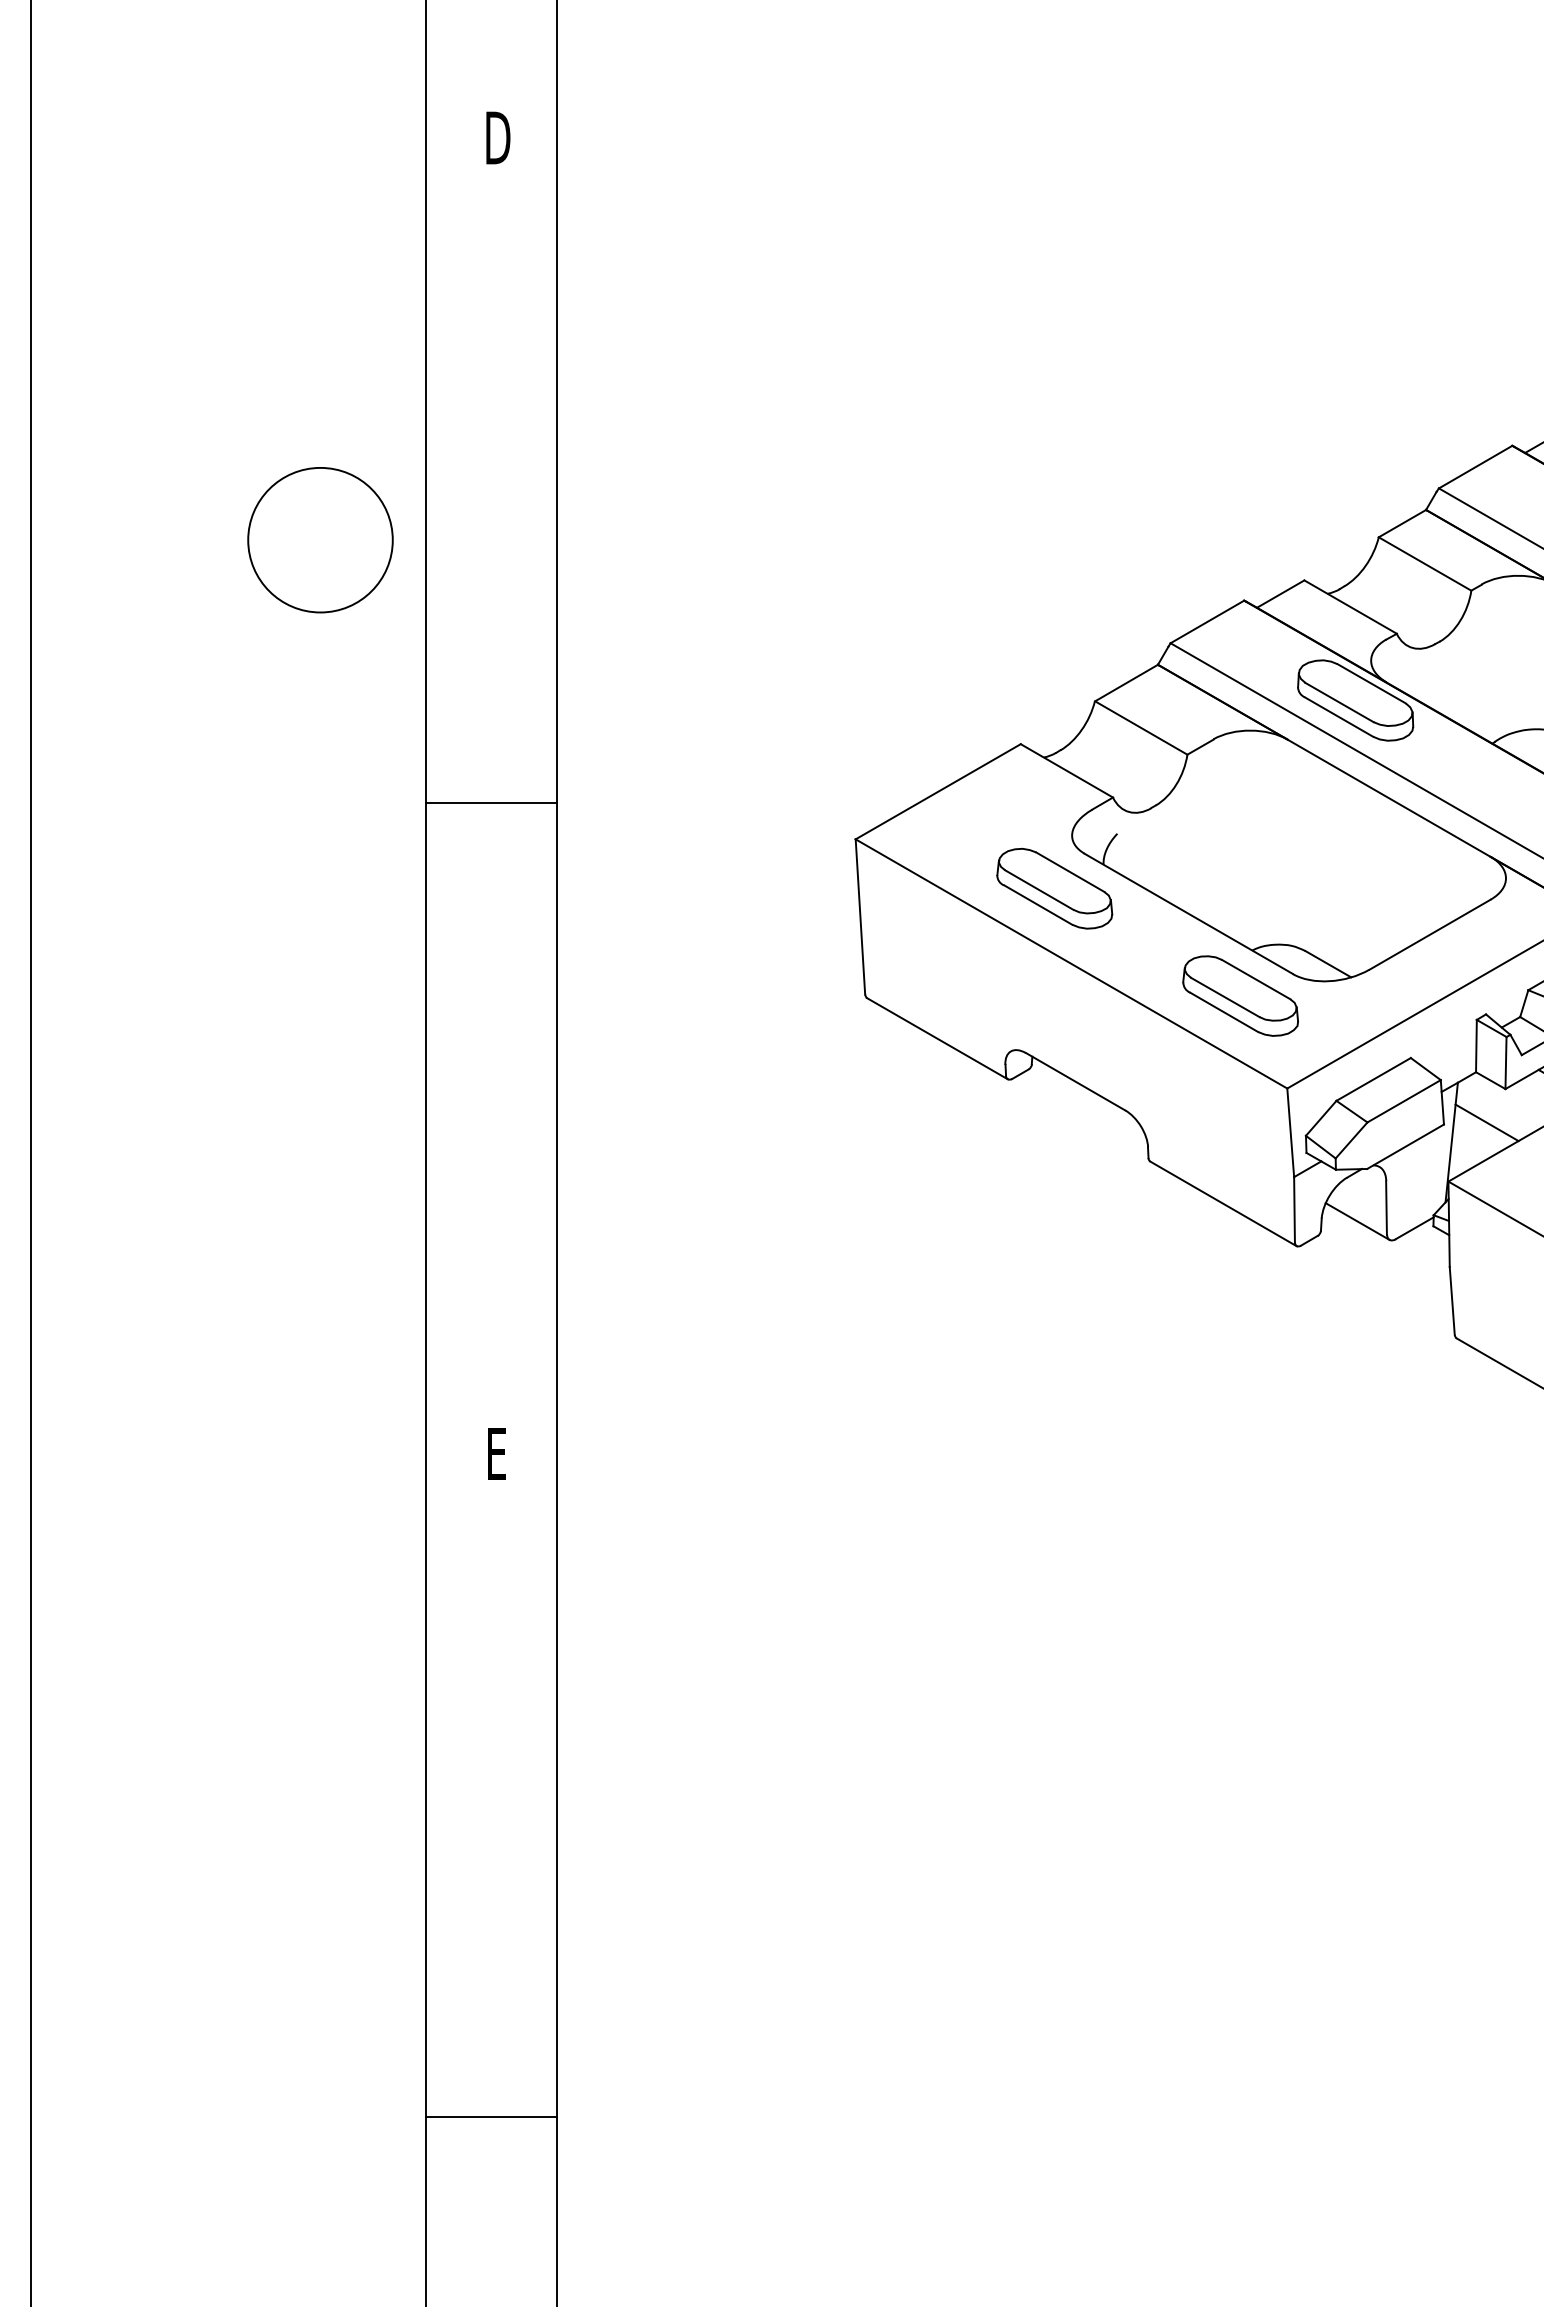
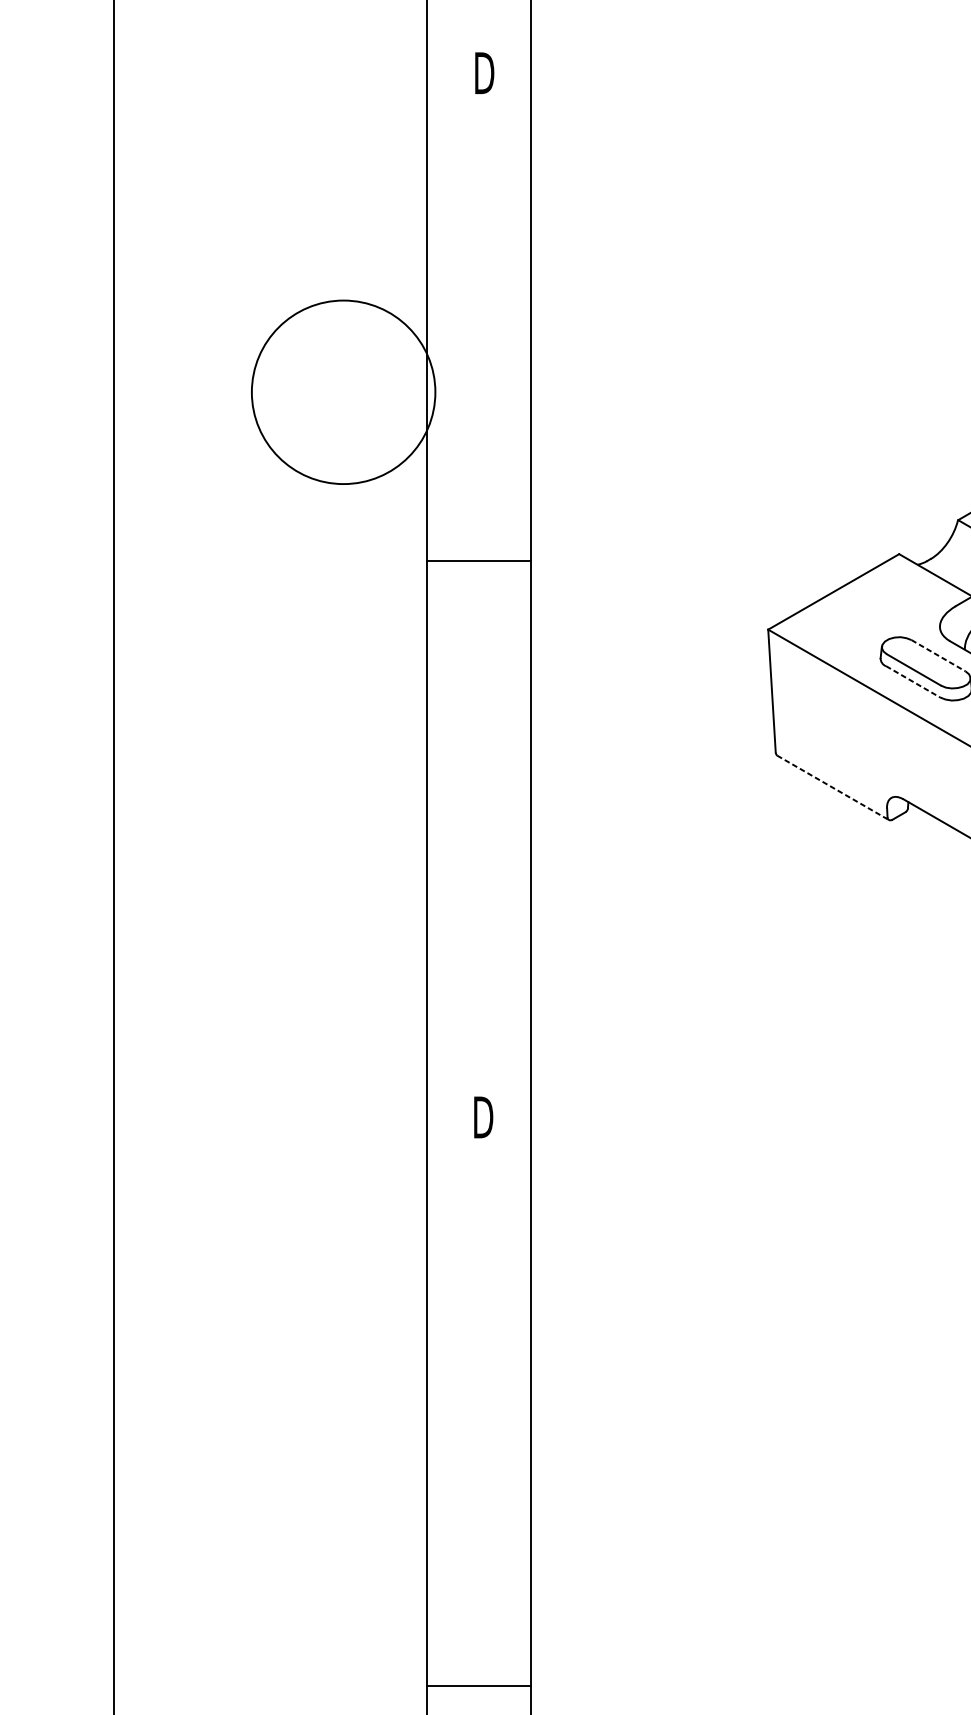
circle: (320, 539) -> (343, 391), size x1.6
line: (491, 803) -> (479, 561), moved
line: (1070, 872) -> (938, 655), solid -> dashed
line: (1038, 905) -> (913, 682), solid -> dashed
line: (937, 1038) -> (833, 787), solid -> dashed
text: (497, 1453) -> (484, 1116), E -> D
line: (491, 2117) -> (479, 1685), moved

